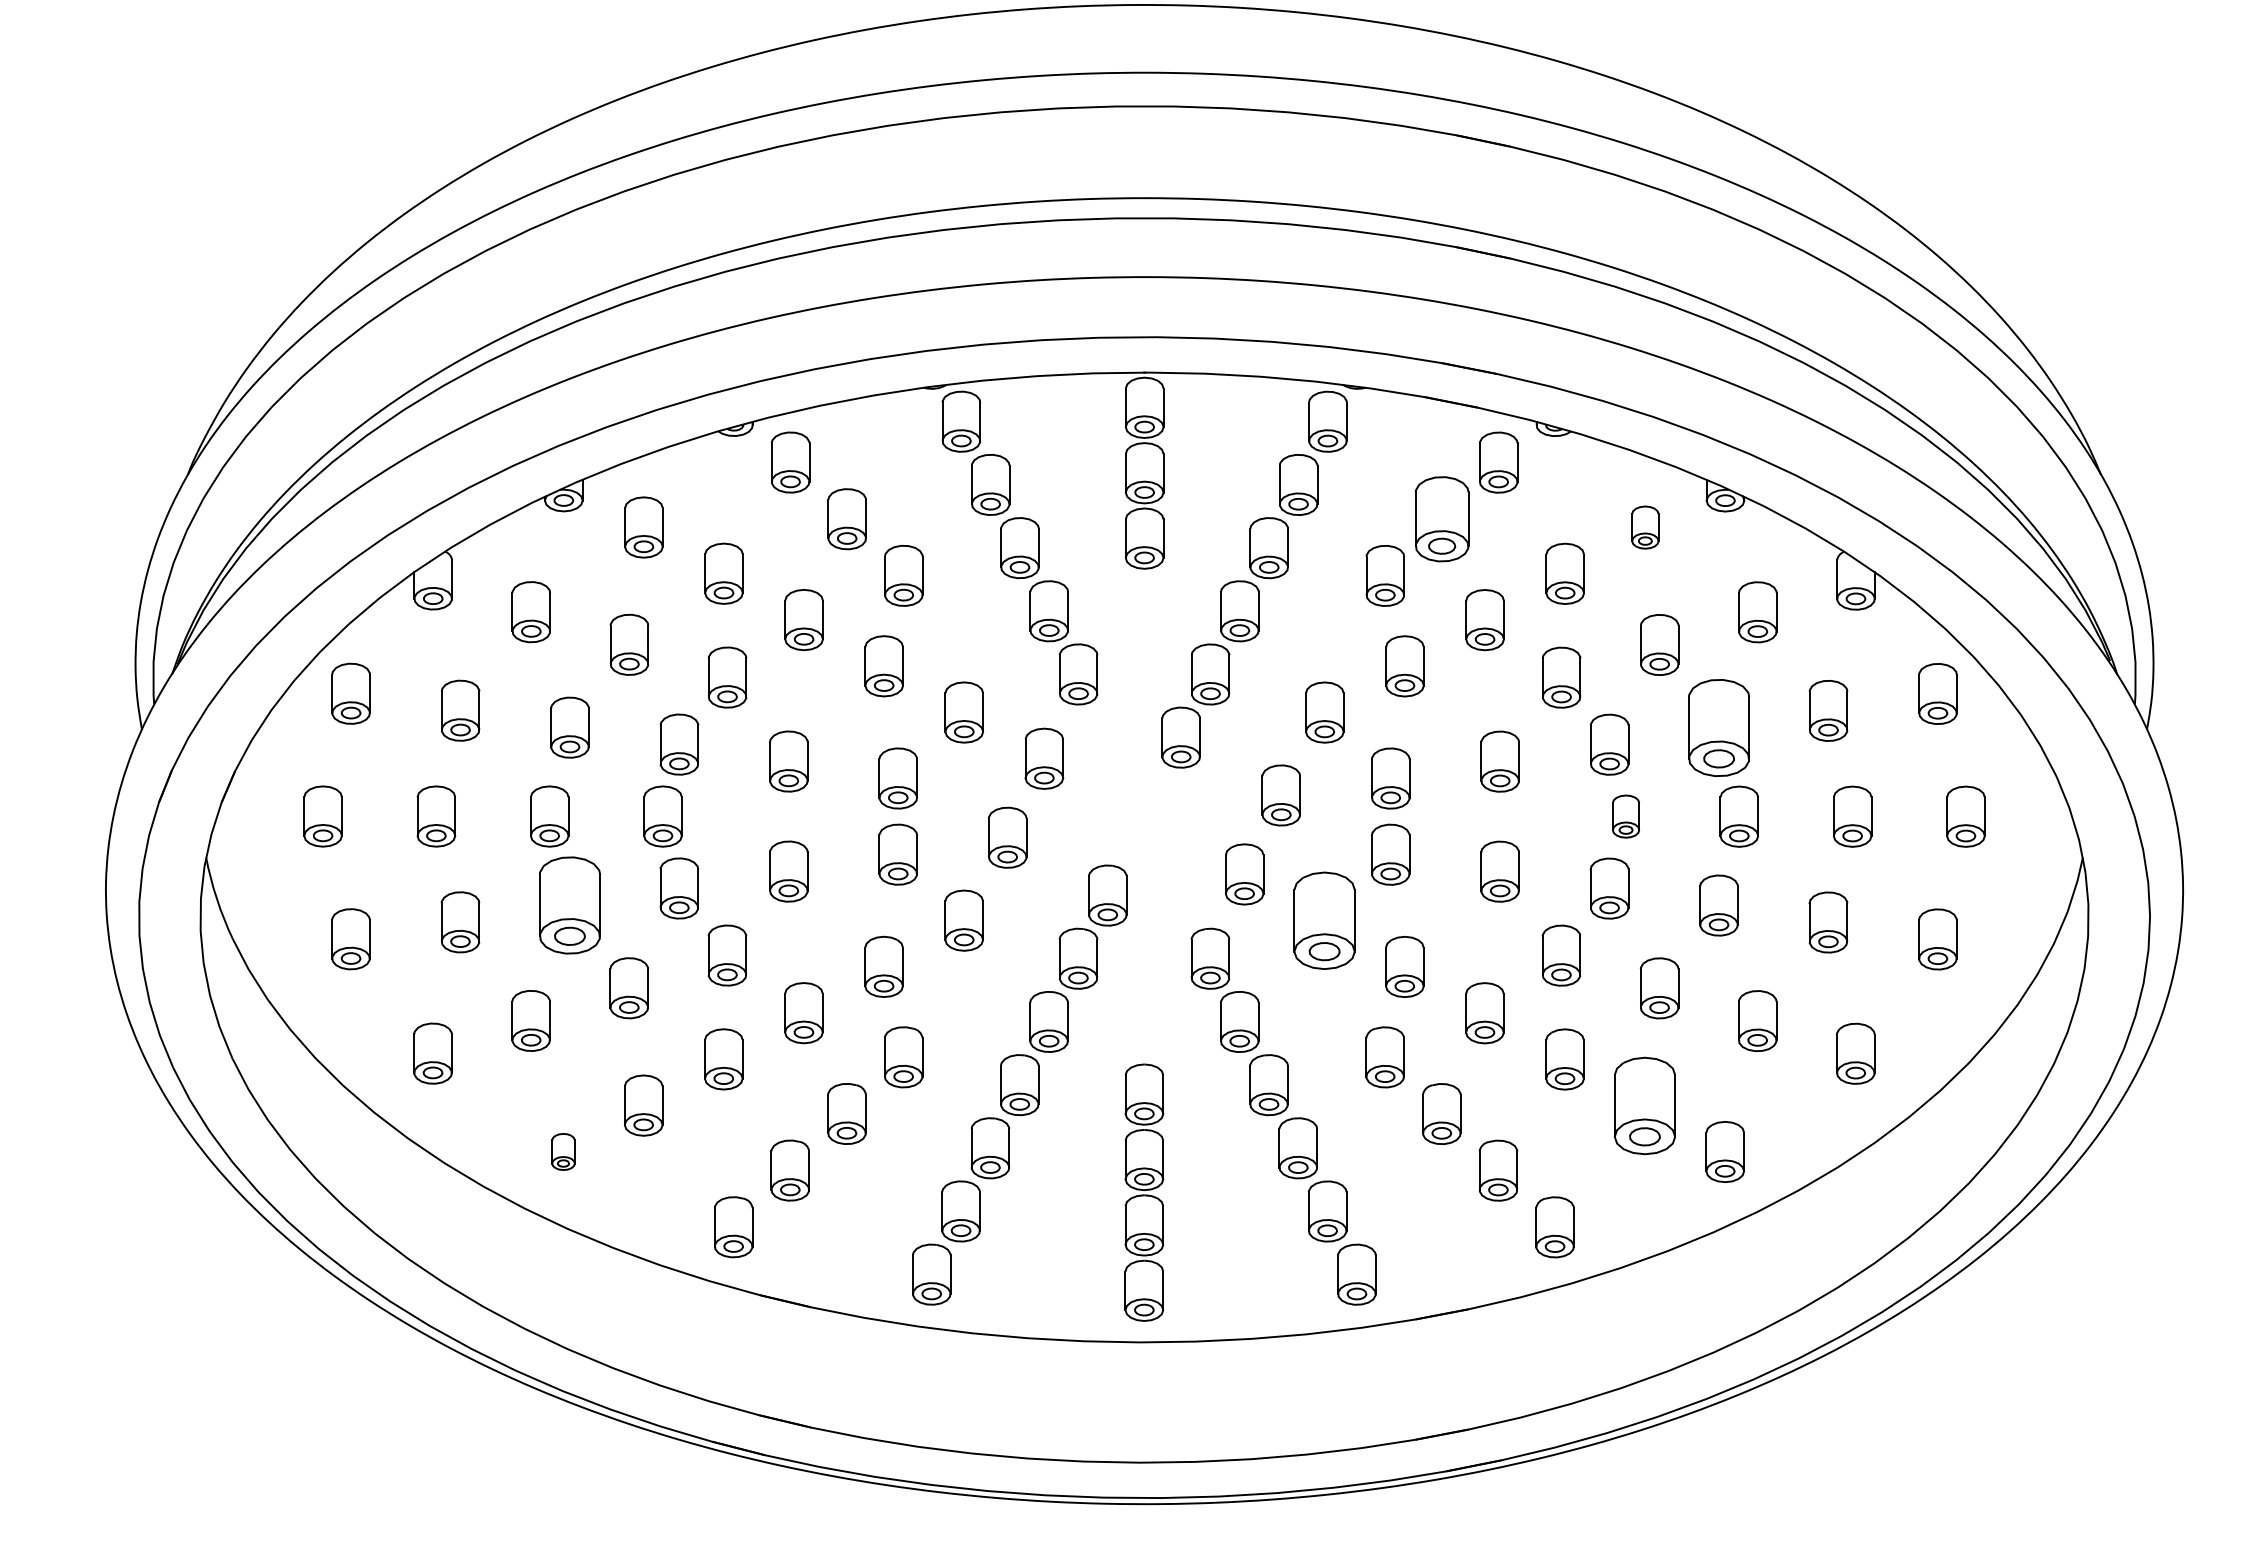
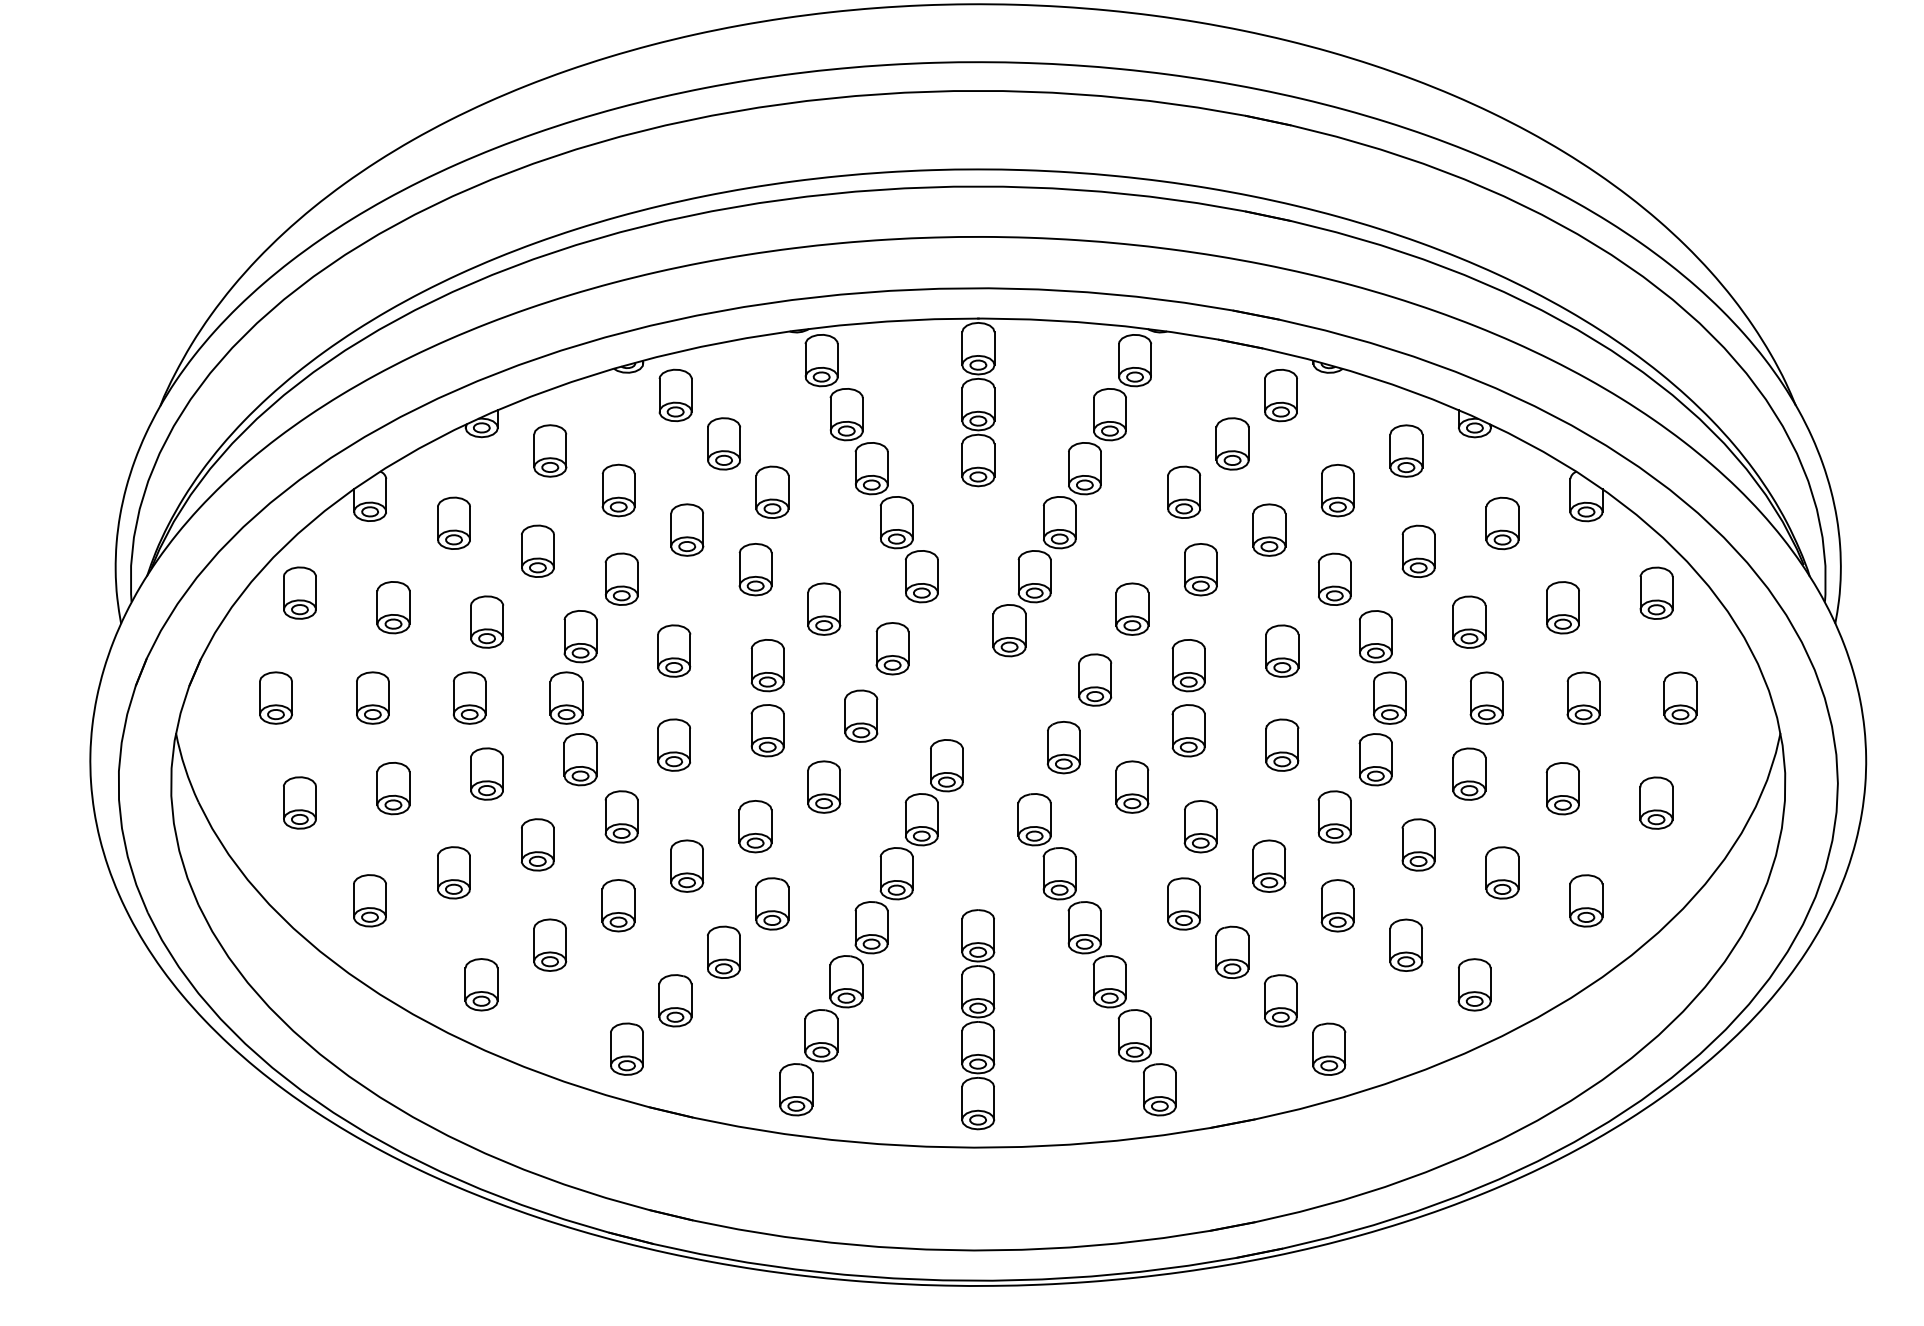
part: (1441, 518) -> (1232, 443), size x0.71
part: (1645, 526) -> (1406, 450), size x1.43
part: (1719, 726) -> (1469, 621), size x0.62
part: (1625, 815) -> (1389, 697), size x1.43
part: (569, 904) -> (486, 773), size x0.62
part: (1324, 919) -> (1132, 786), size x0.62
part: (1645, 1104) -> (1406, 944), size x0.62
part: (563, 1151) -> (481, 984), size x1.67

